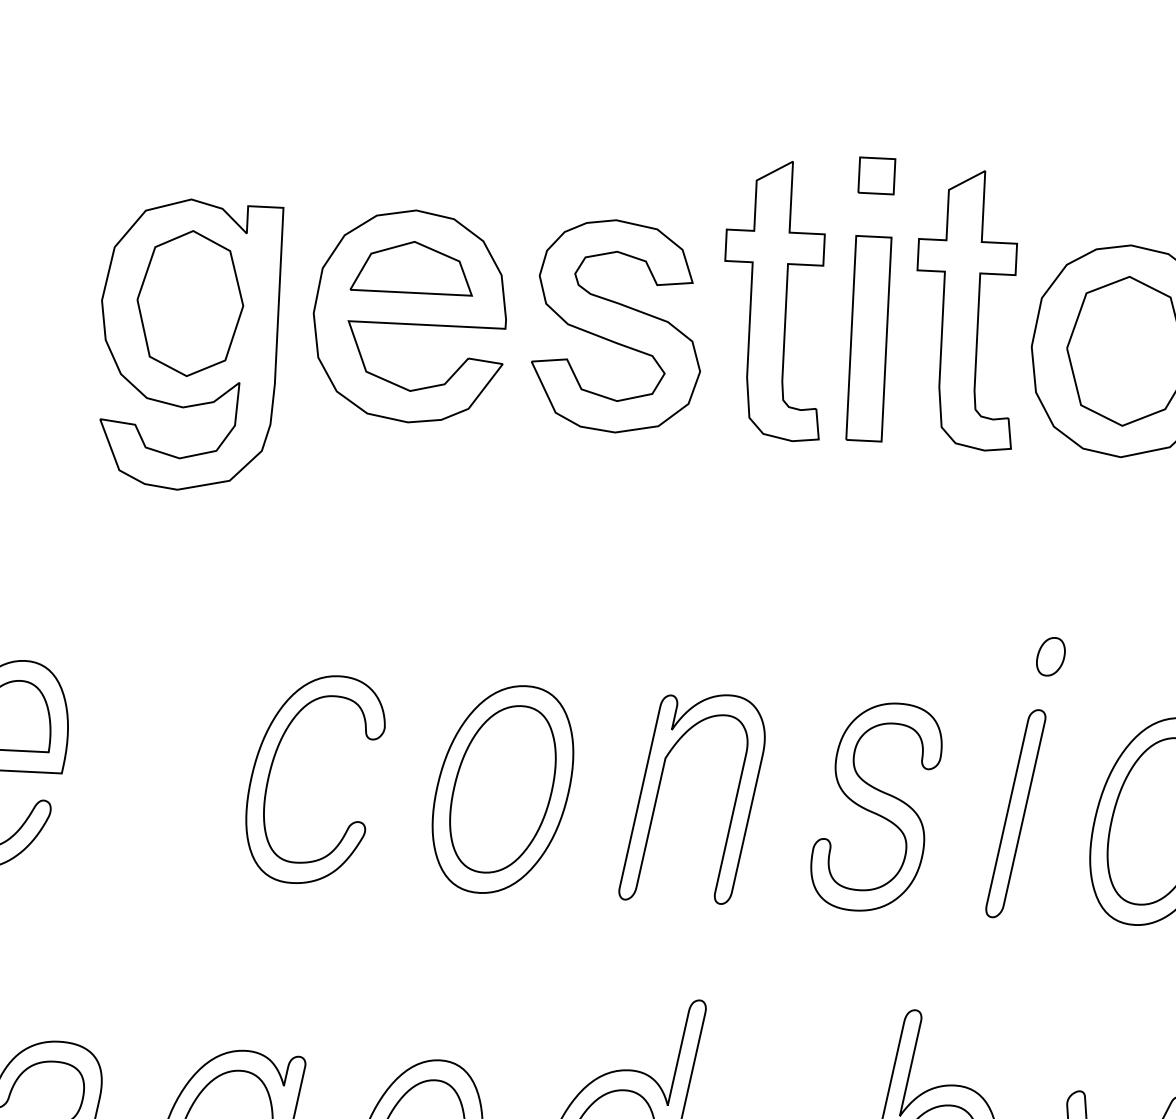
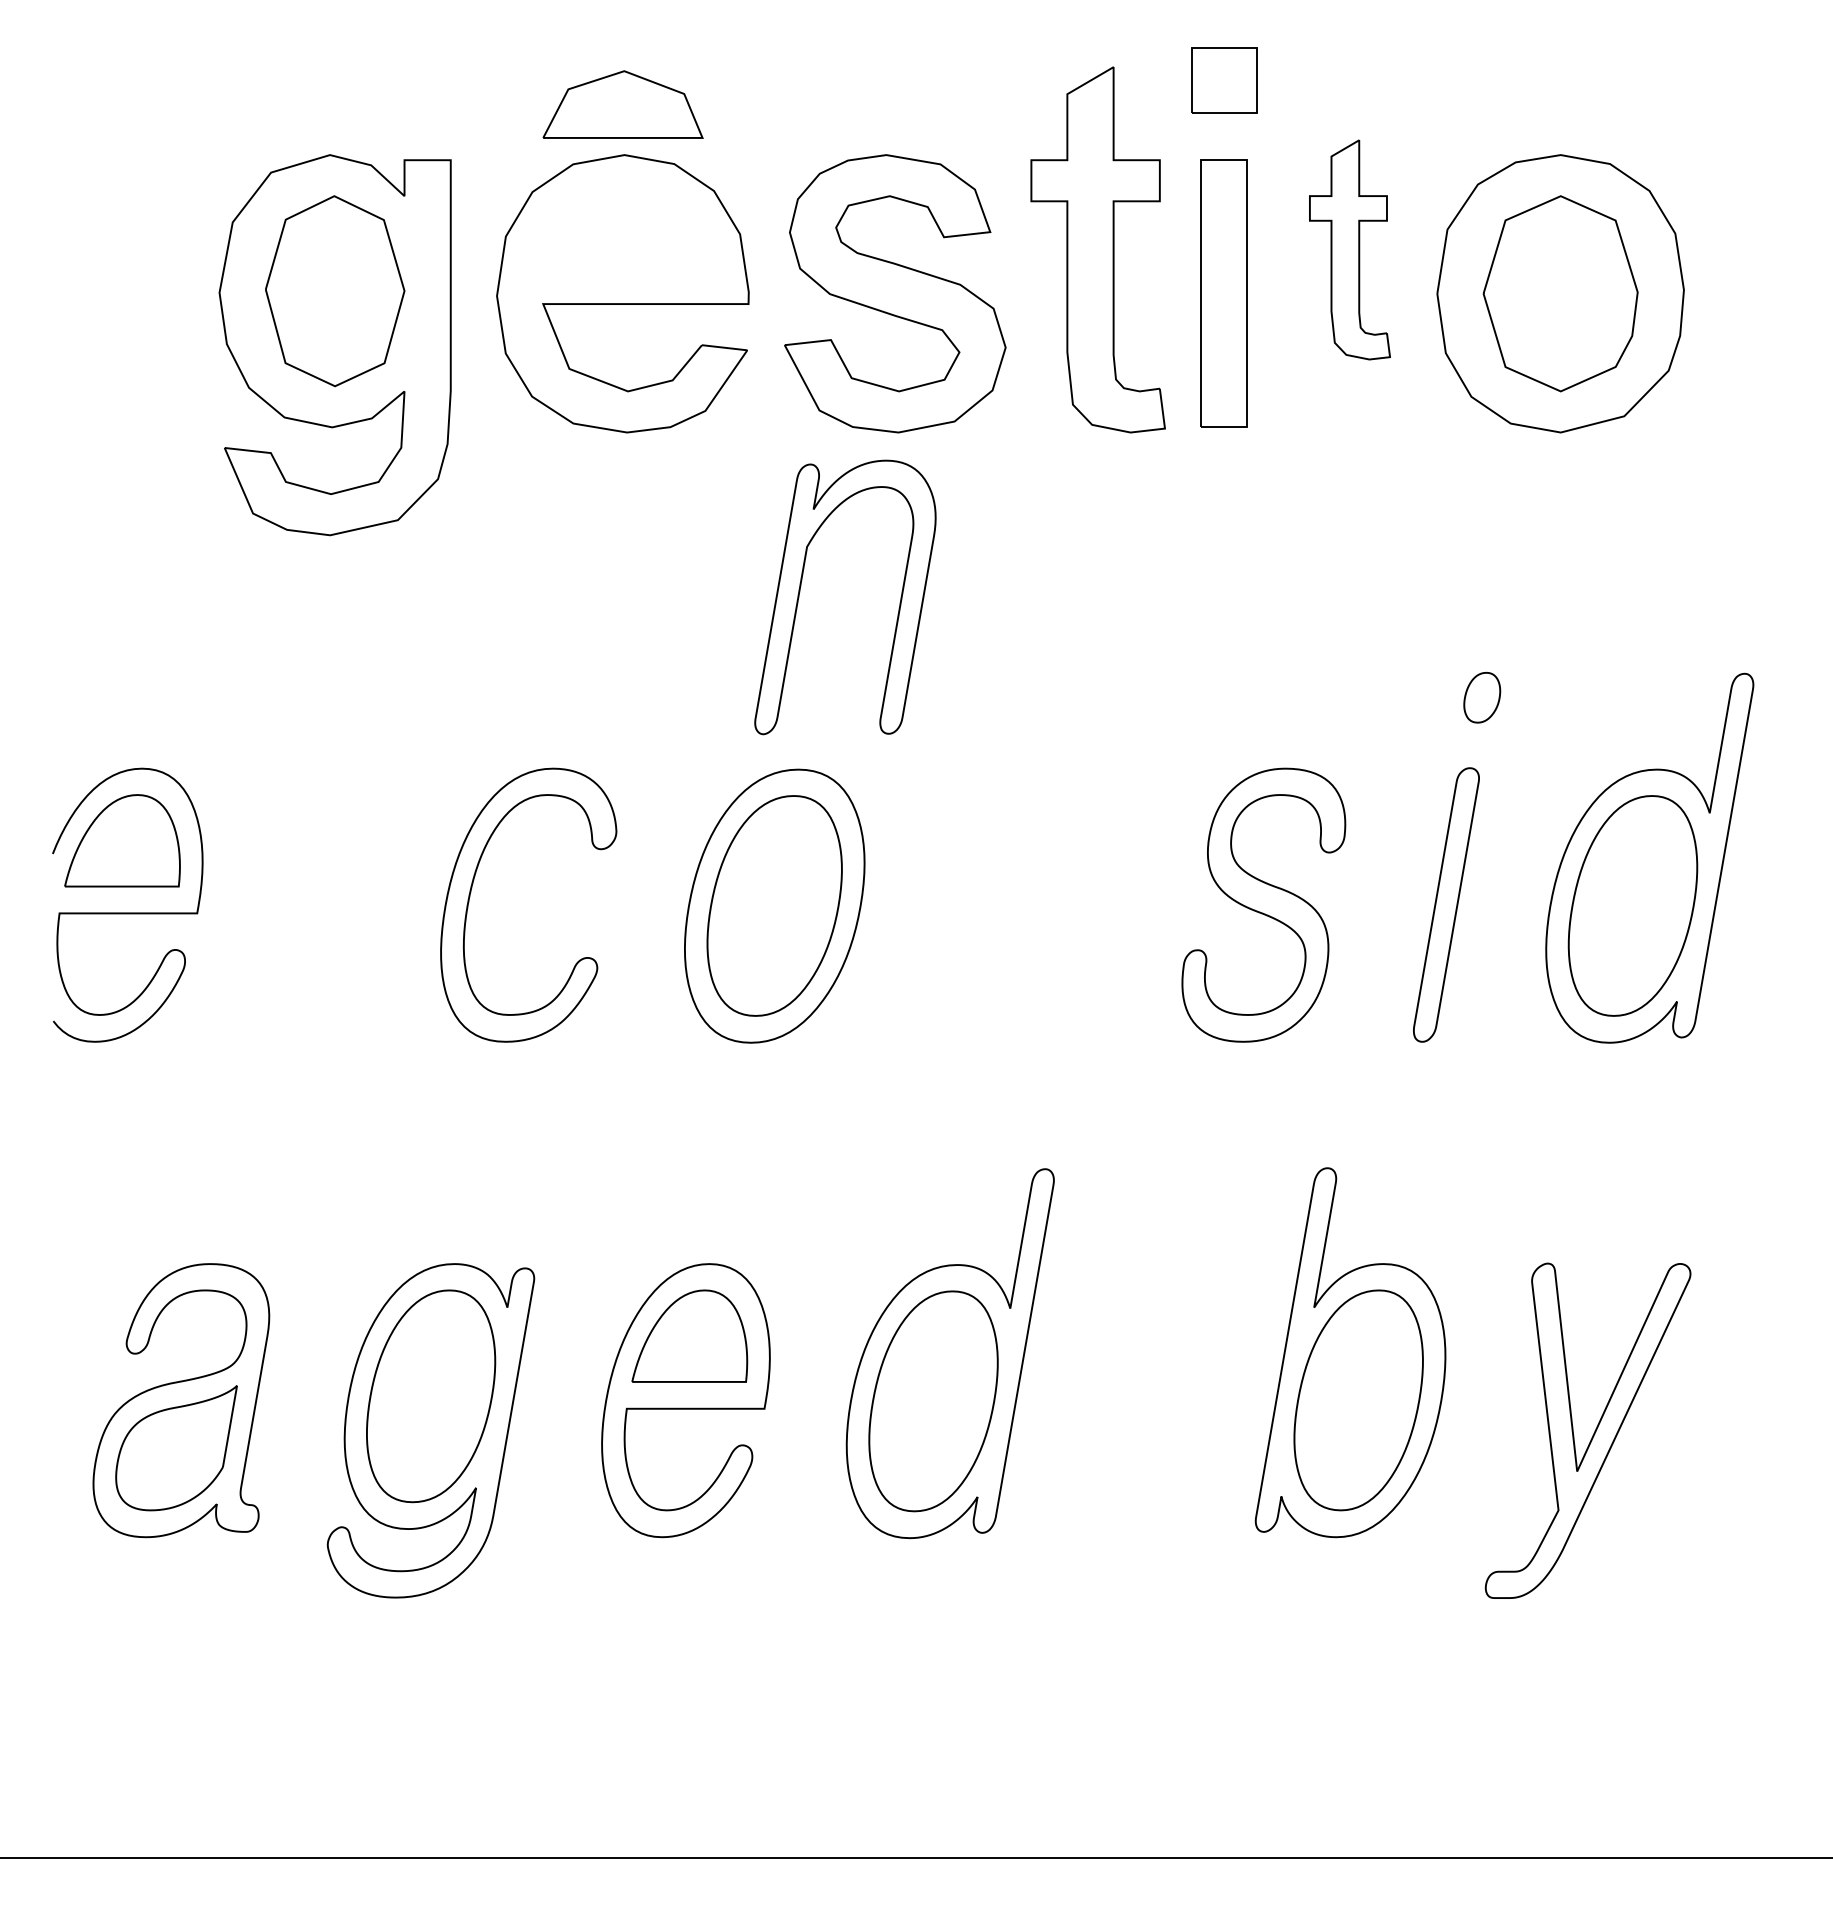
part: (876, 175) -> (1223, 80), size x1.4
part: (412, 267) -> (622, 104), moved
part: (966, 309) -> (1349, 249), size x0.6
part: (658, 792) -> (800, 592), moved

